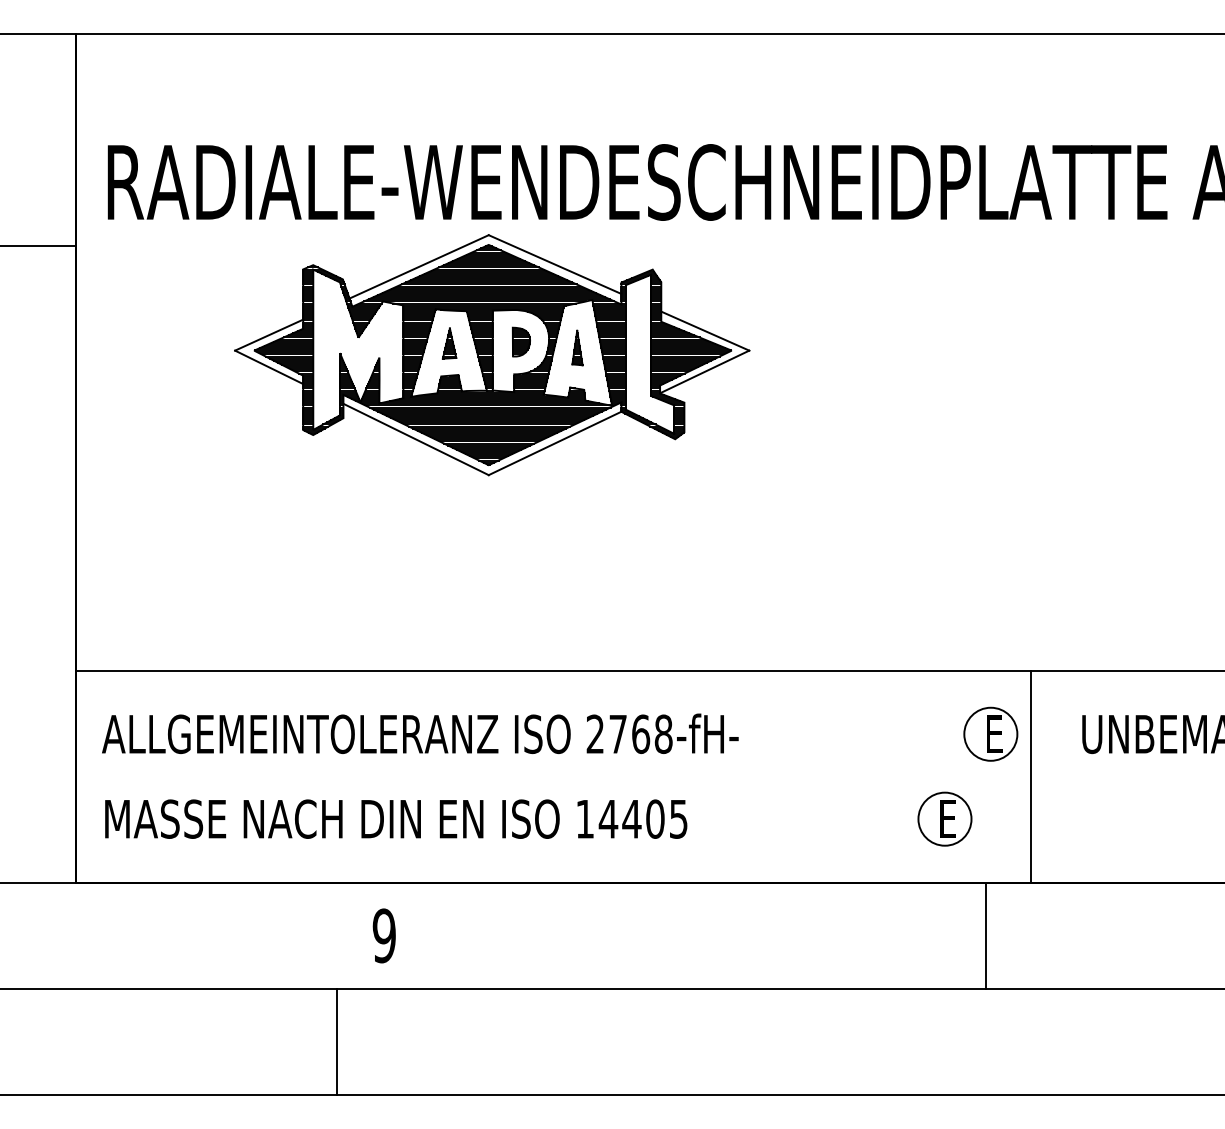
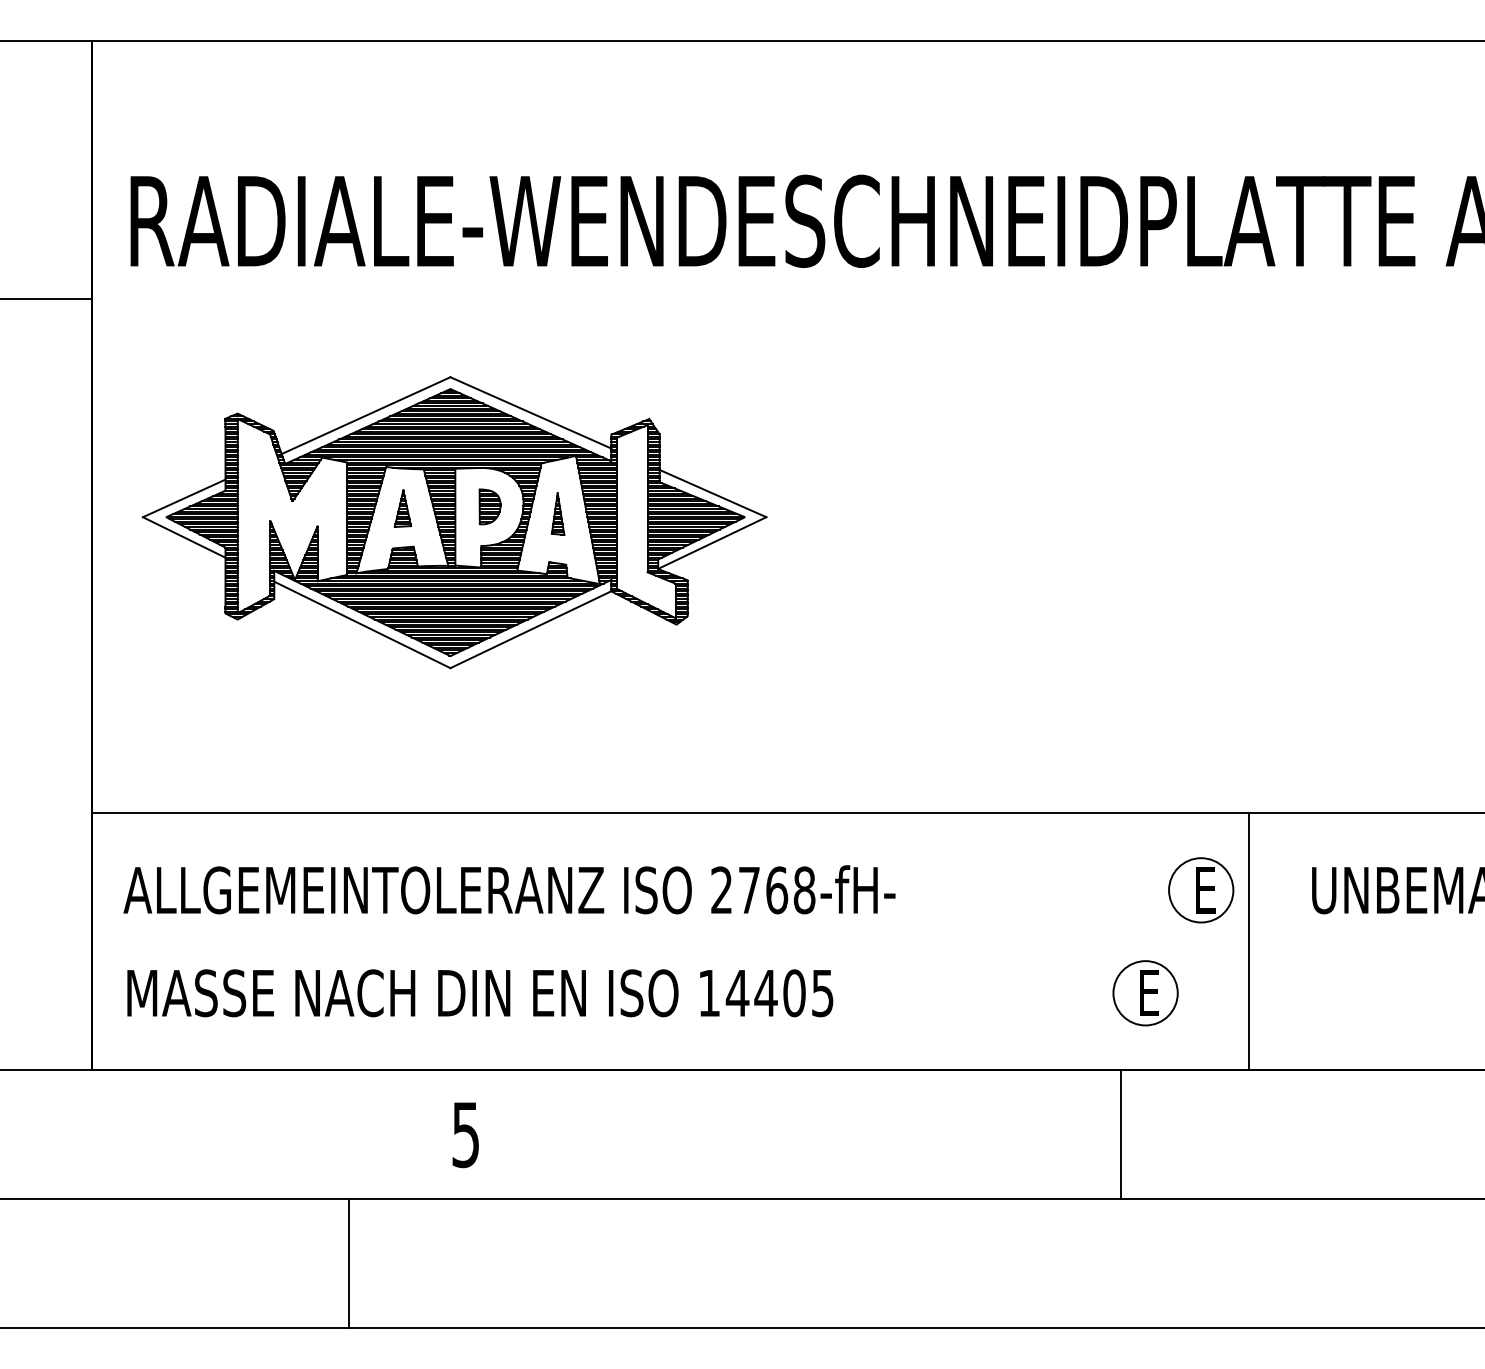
part: (492, 355) -> (454, 522), moved
text: (384, 935) -> (465, 1134), 9 -> 5
line: (986, 935) -> (1120, 1134), moved
line: (337, 1042) -> (348, 1263), moved

